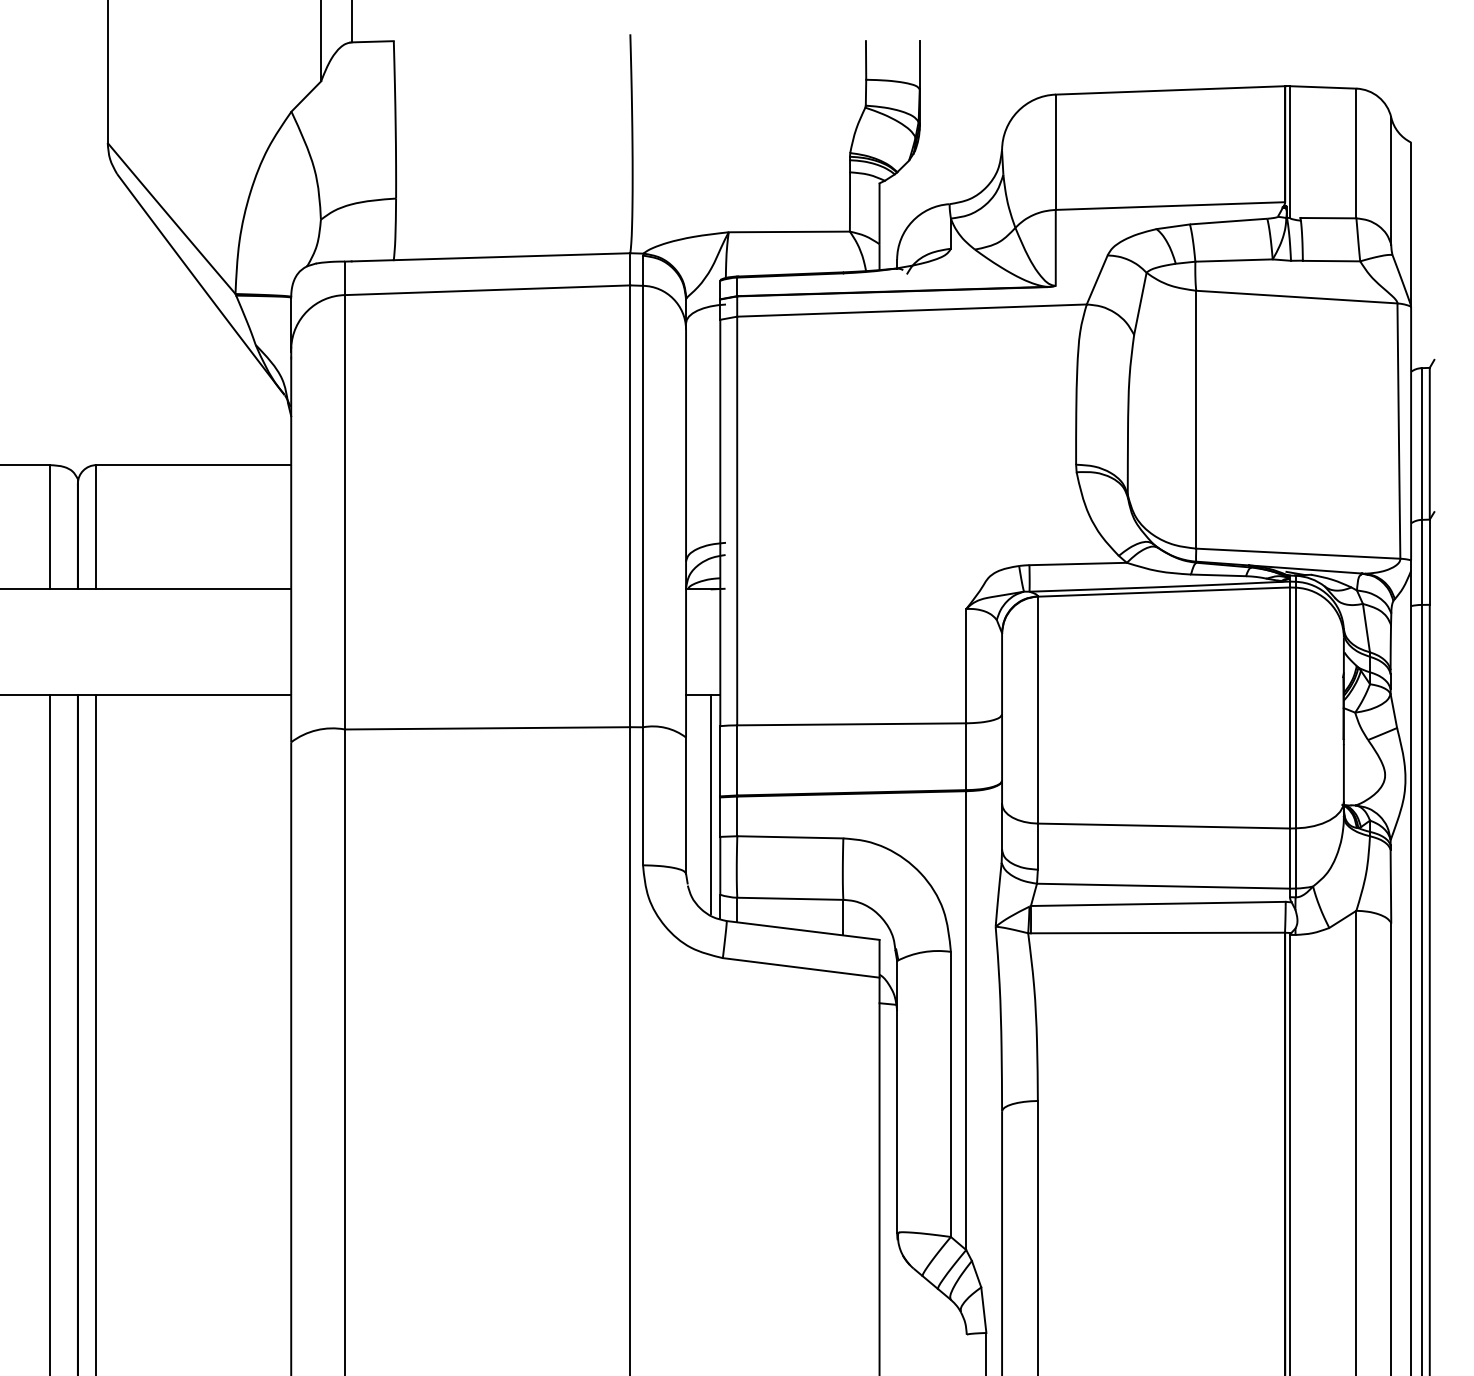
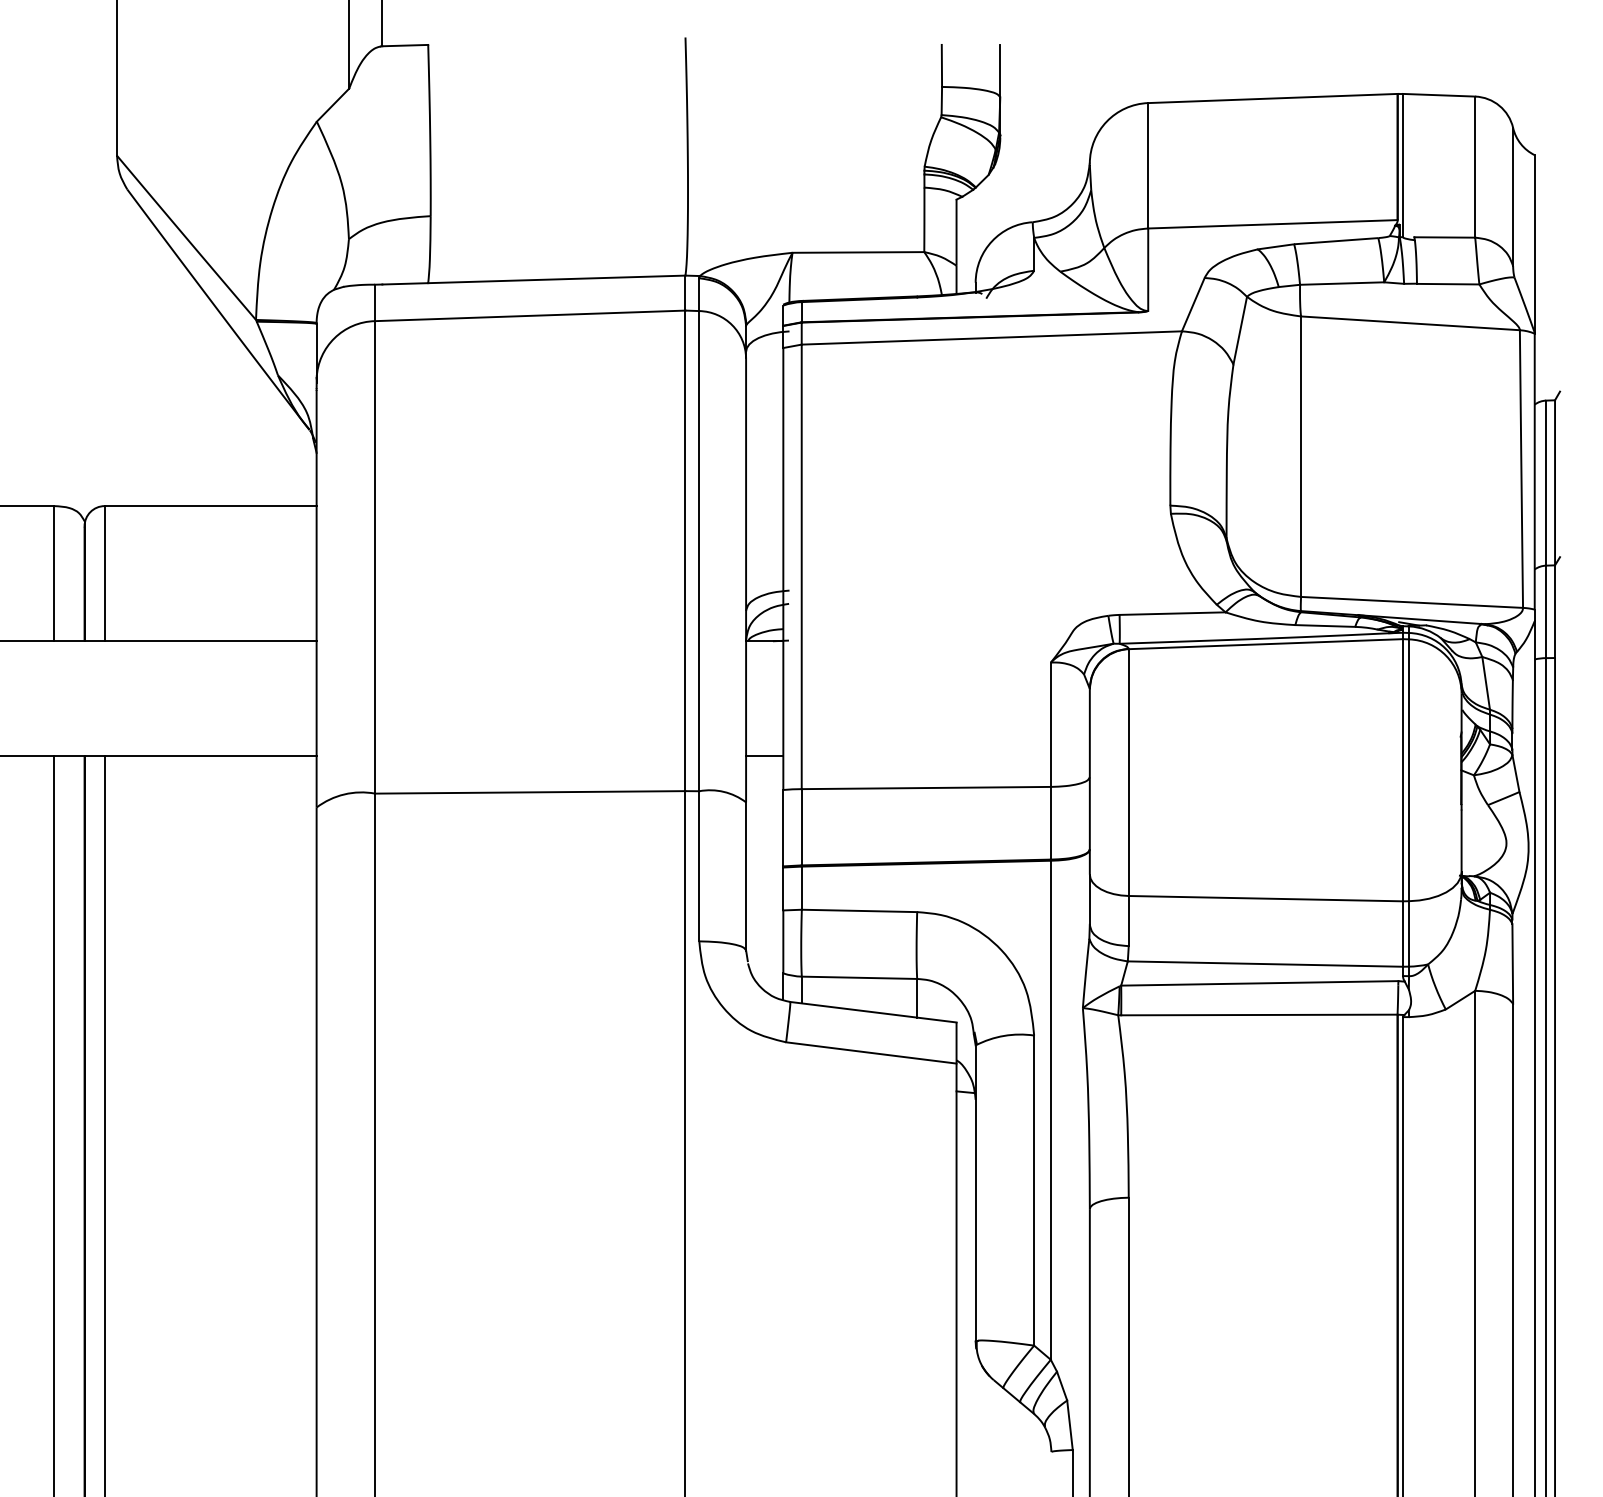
line: (710, 804) -> (772, 875), removed

